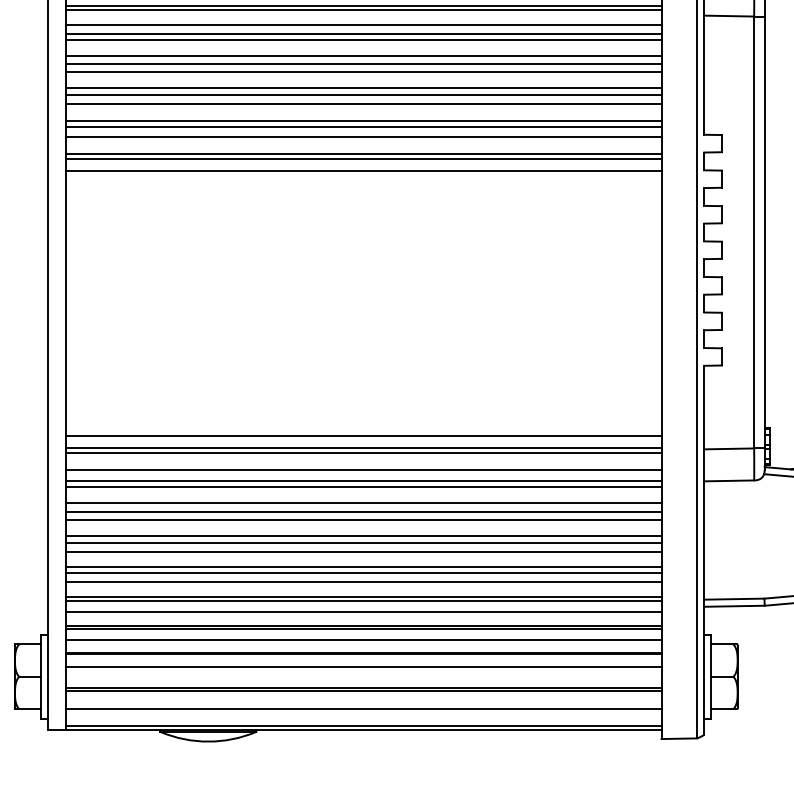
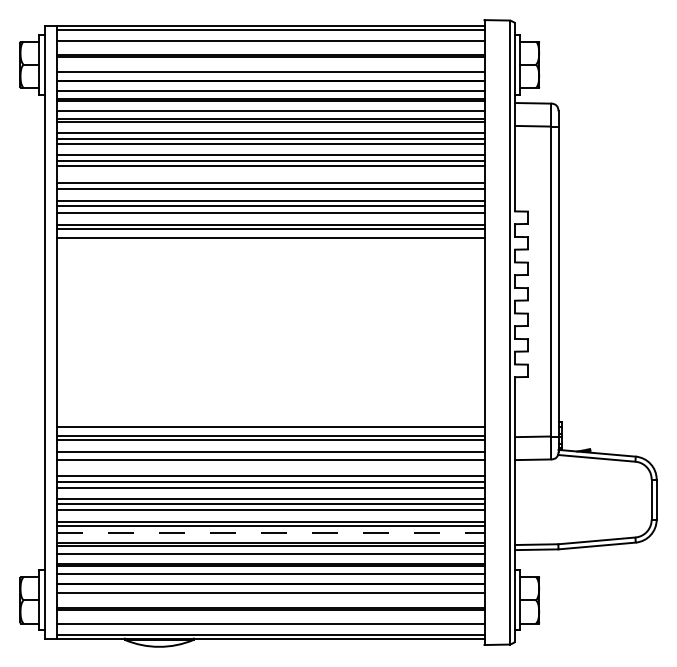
line: (363, 87) -> (270, 177), removed
line: (363, 486) -> (270, 463), removed
line: (363, 582) -> (270, 532), solid -> dashed

